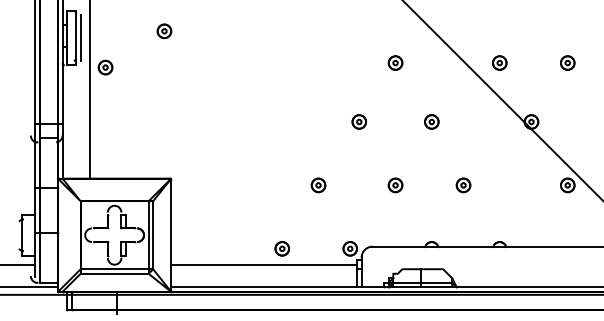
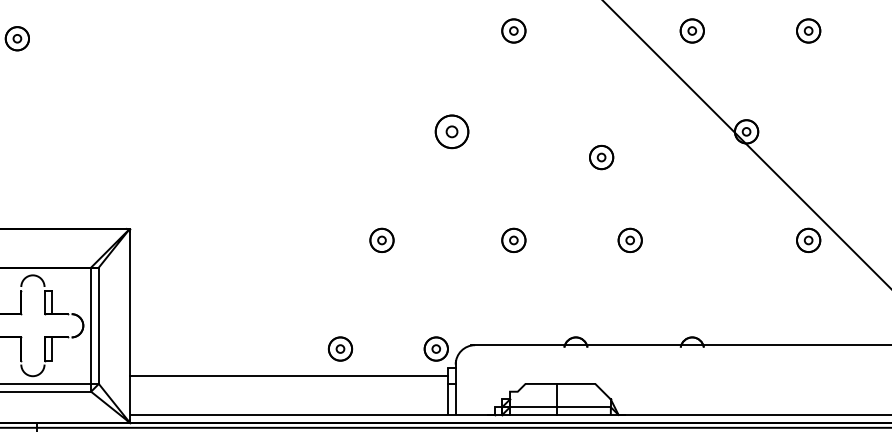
part: (358, 121) -> (450, 131), size x1.4
part: (431, 121) -> (601, 156), moved
part: (281, 248) -> (339, 348), moved

